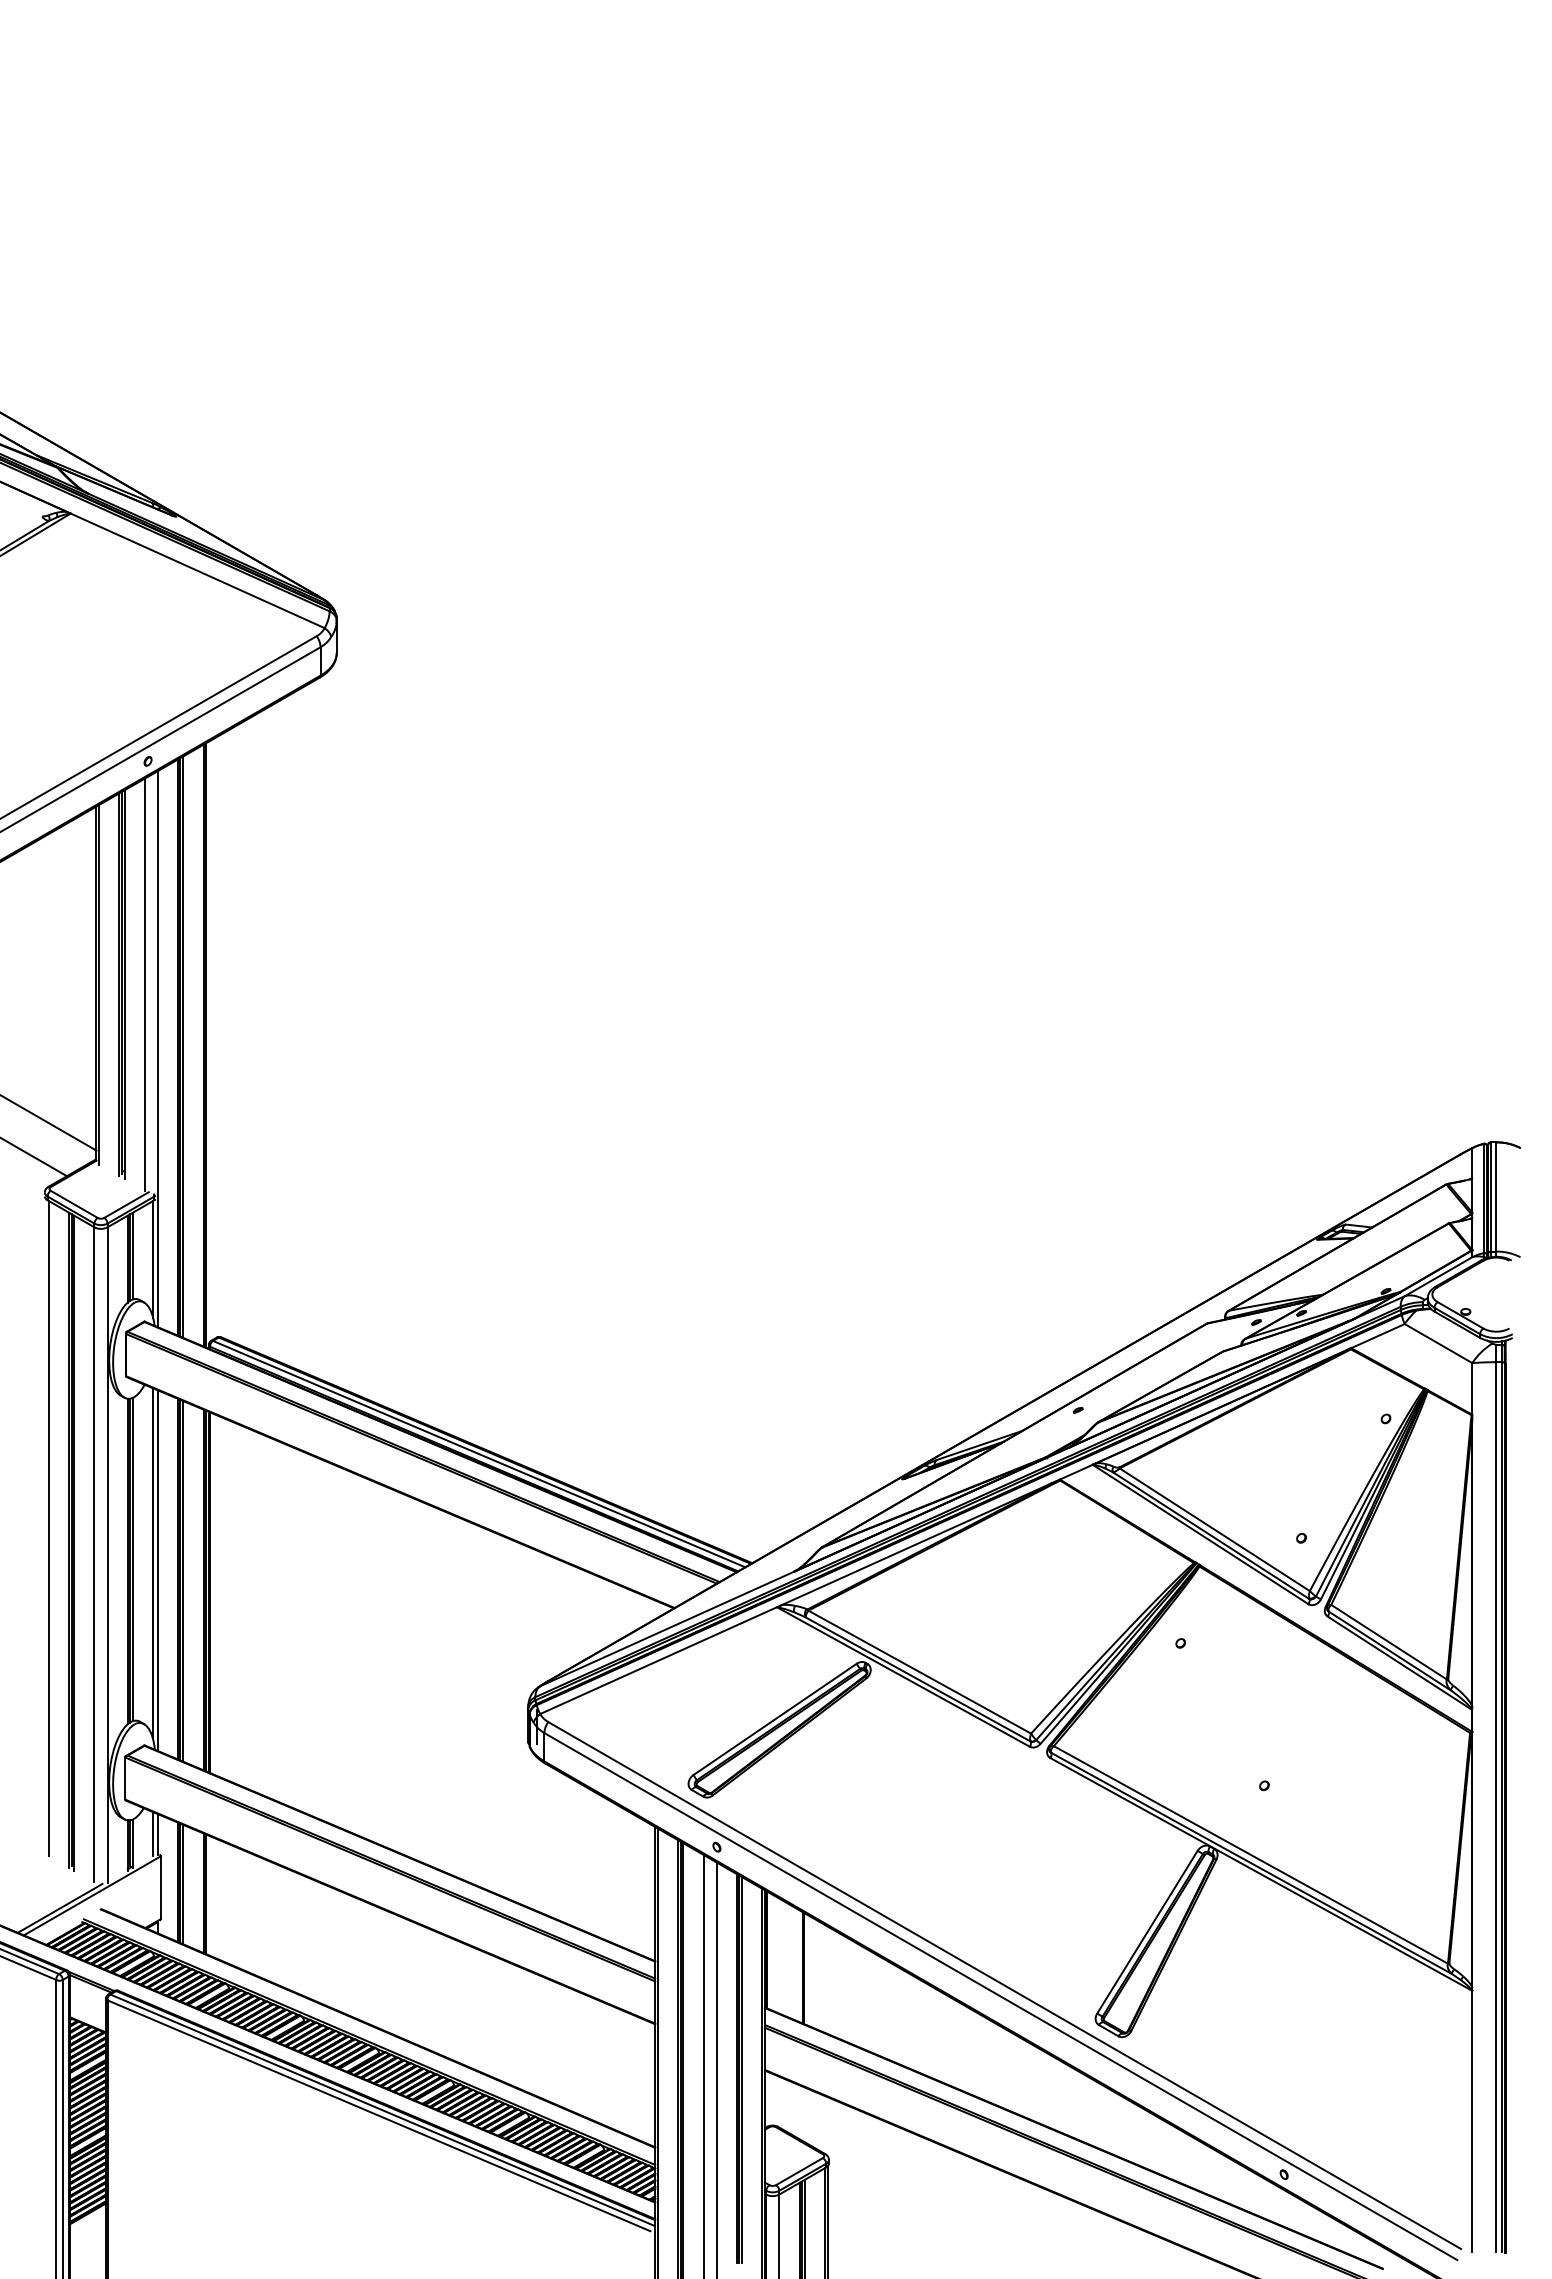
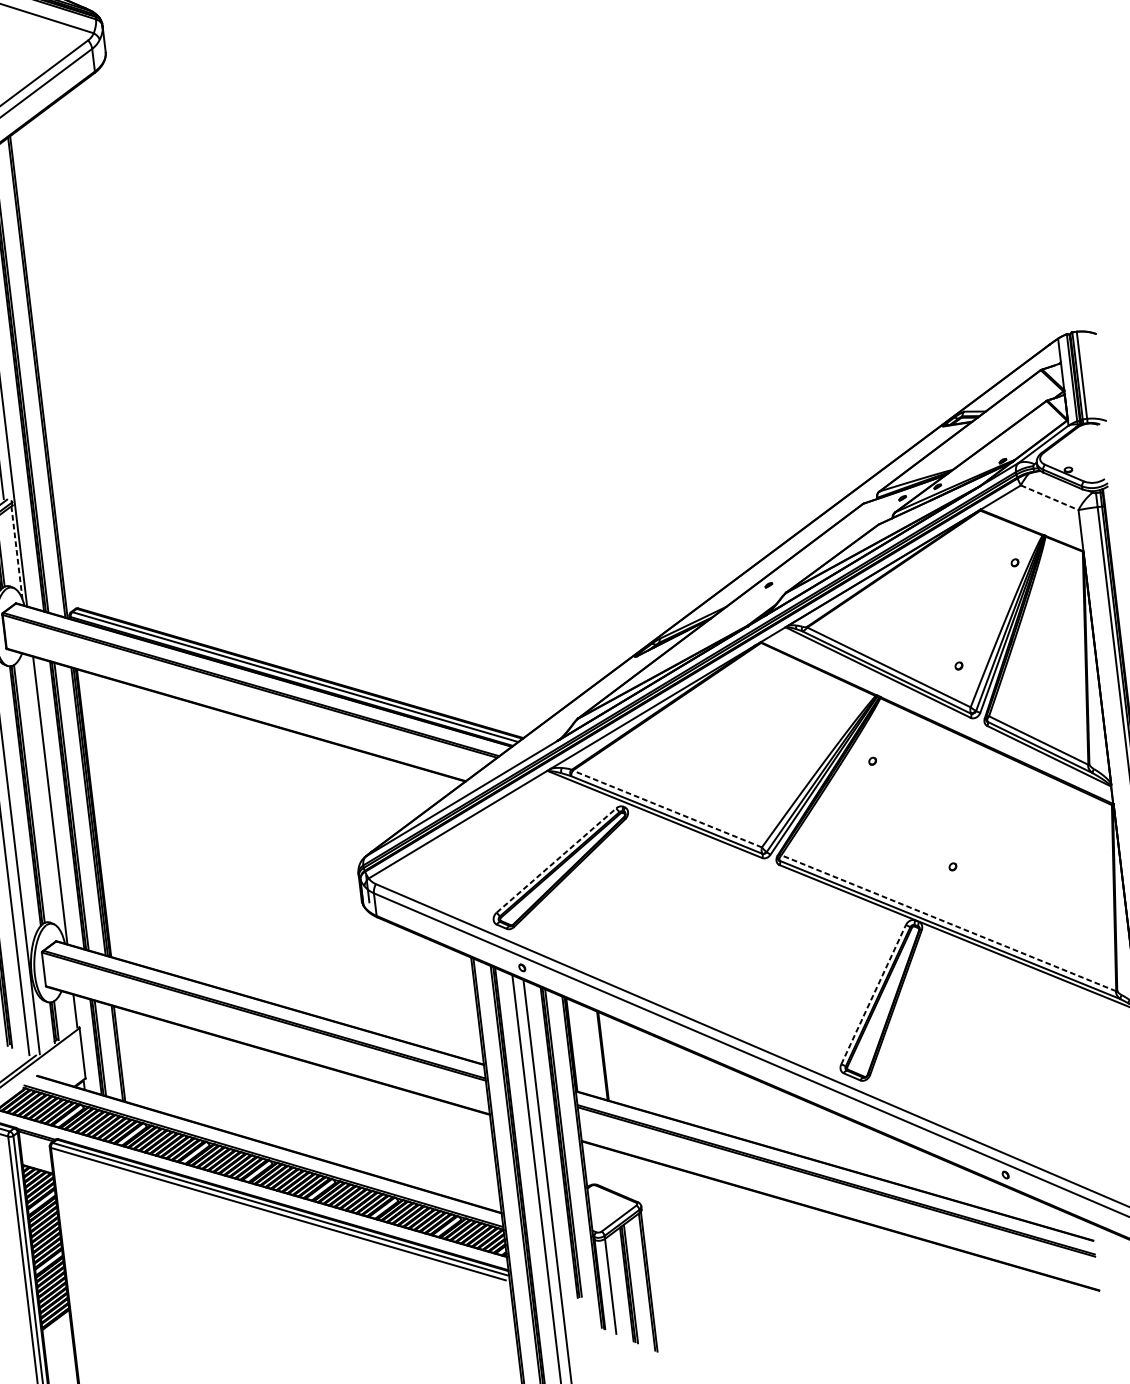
line: (153, 1259) -> (17, 552), solid -> dashed
line: (1438, 1343) -> (1049, 497), solid -> dashed
line: (153, 1563) -> (46, 795), removed
line: (919, 1671) -> (667, 808), solid -> dashed
line: (775, 1719) -> (556, 860), solid -> dashed
line: (153, 1834) -> (71, 1011), removed
line: (1250, 1854) -> (948, 922), solid -> dashed
line: (1147, 1932) -> (873, 994), solid -> dashed

